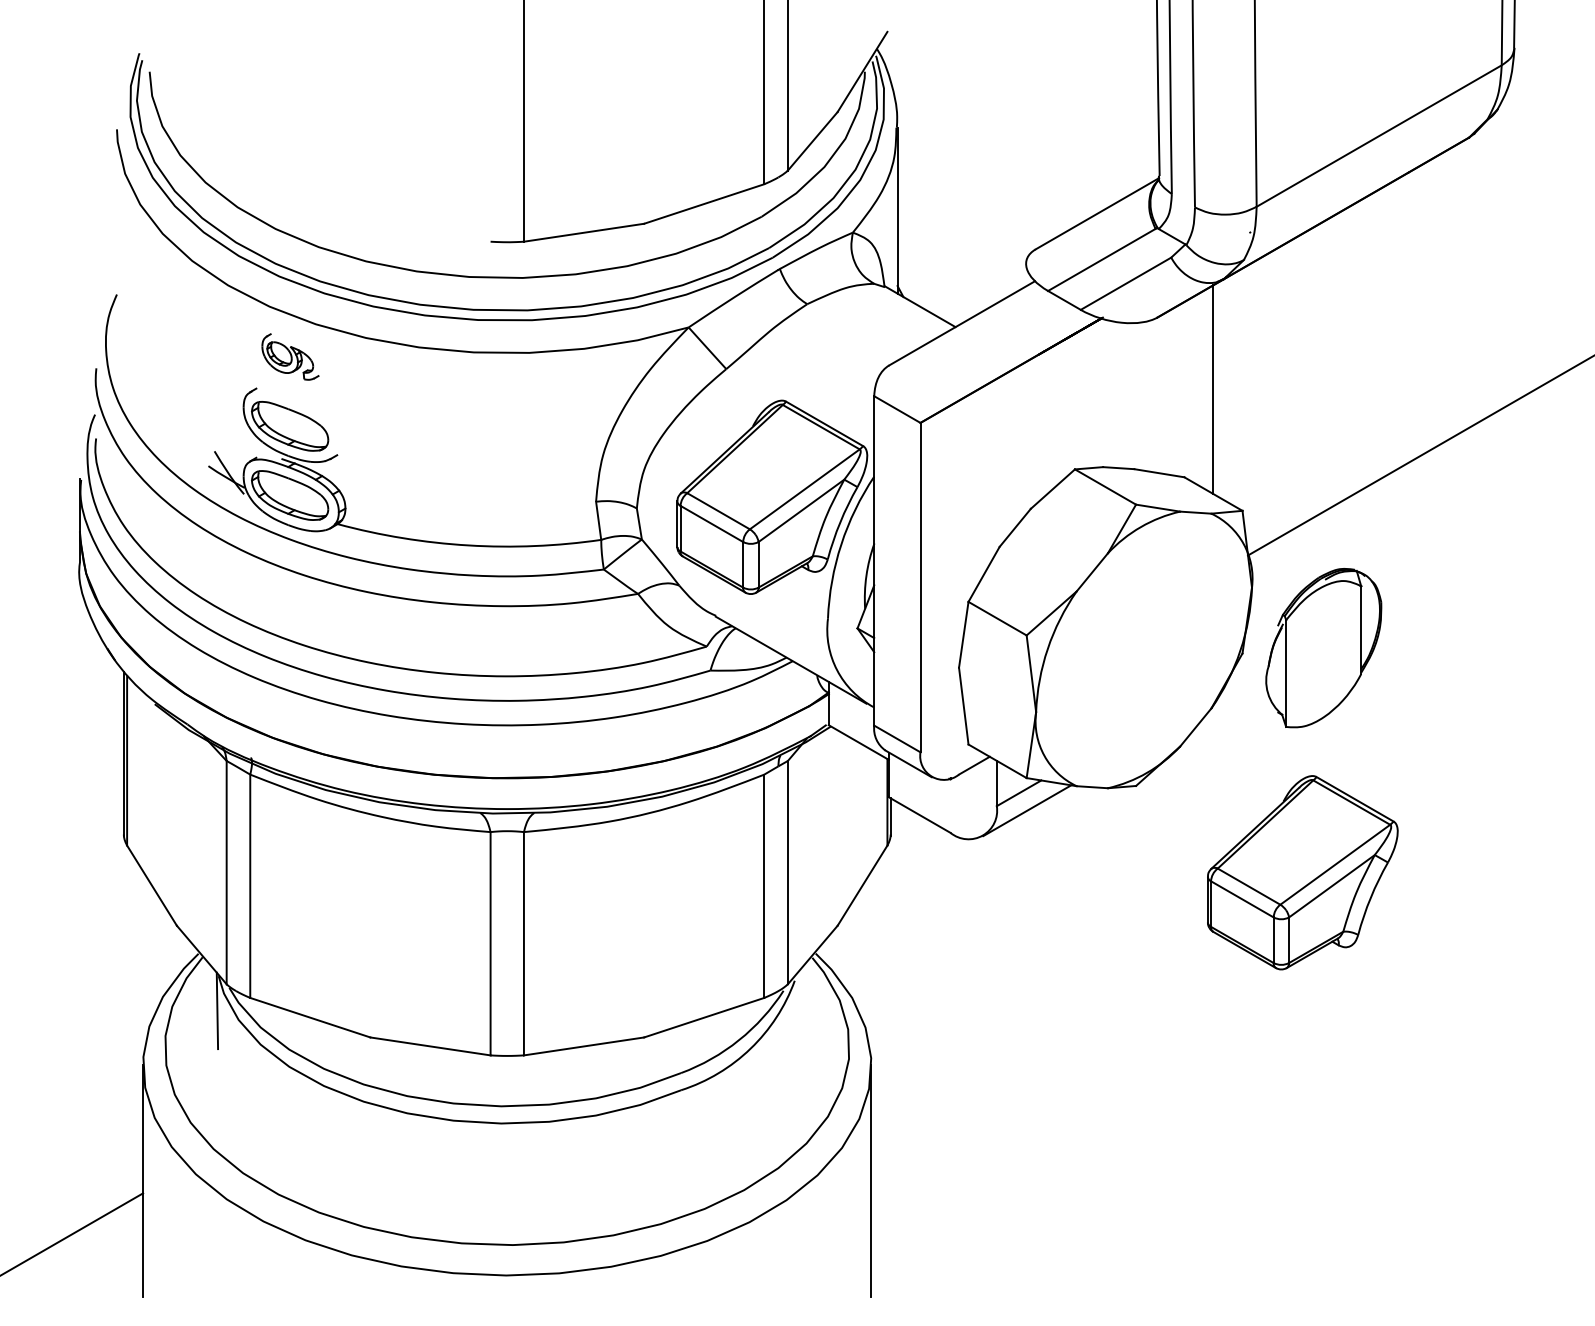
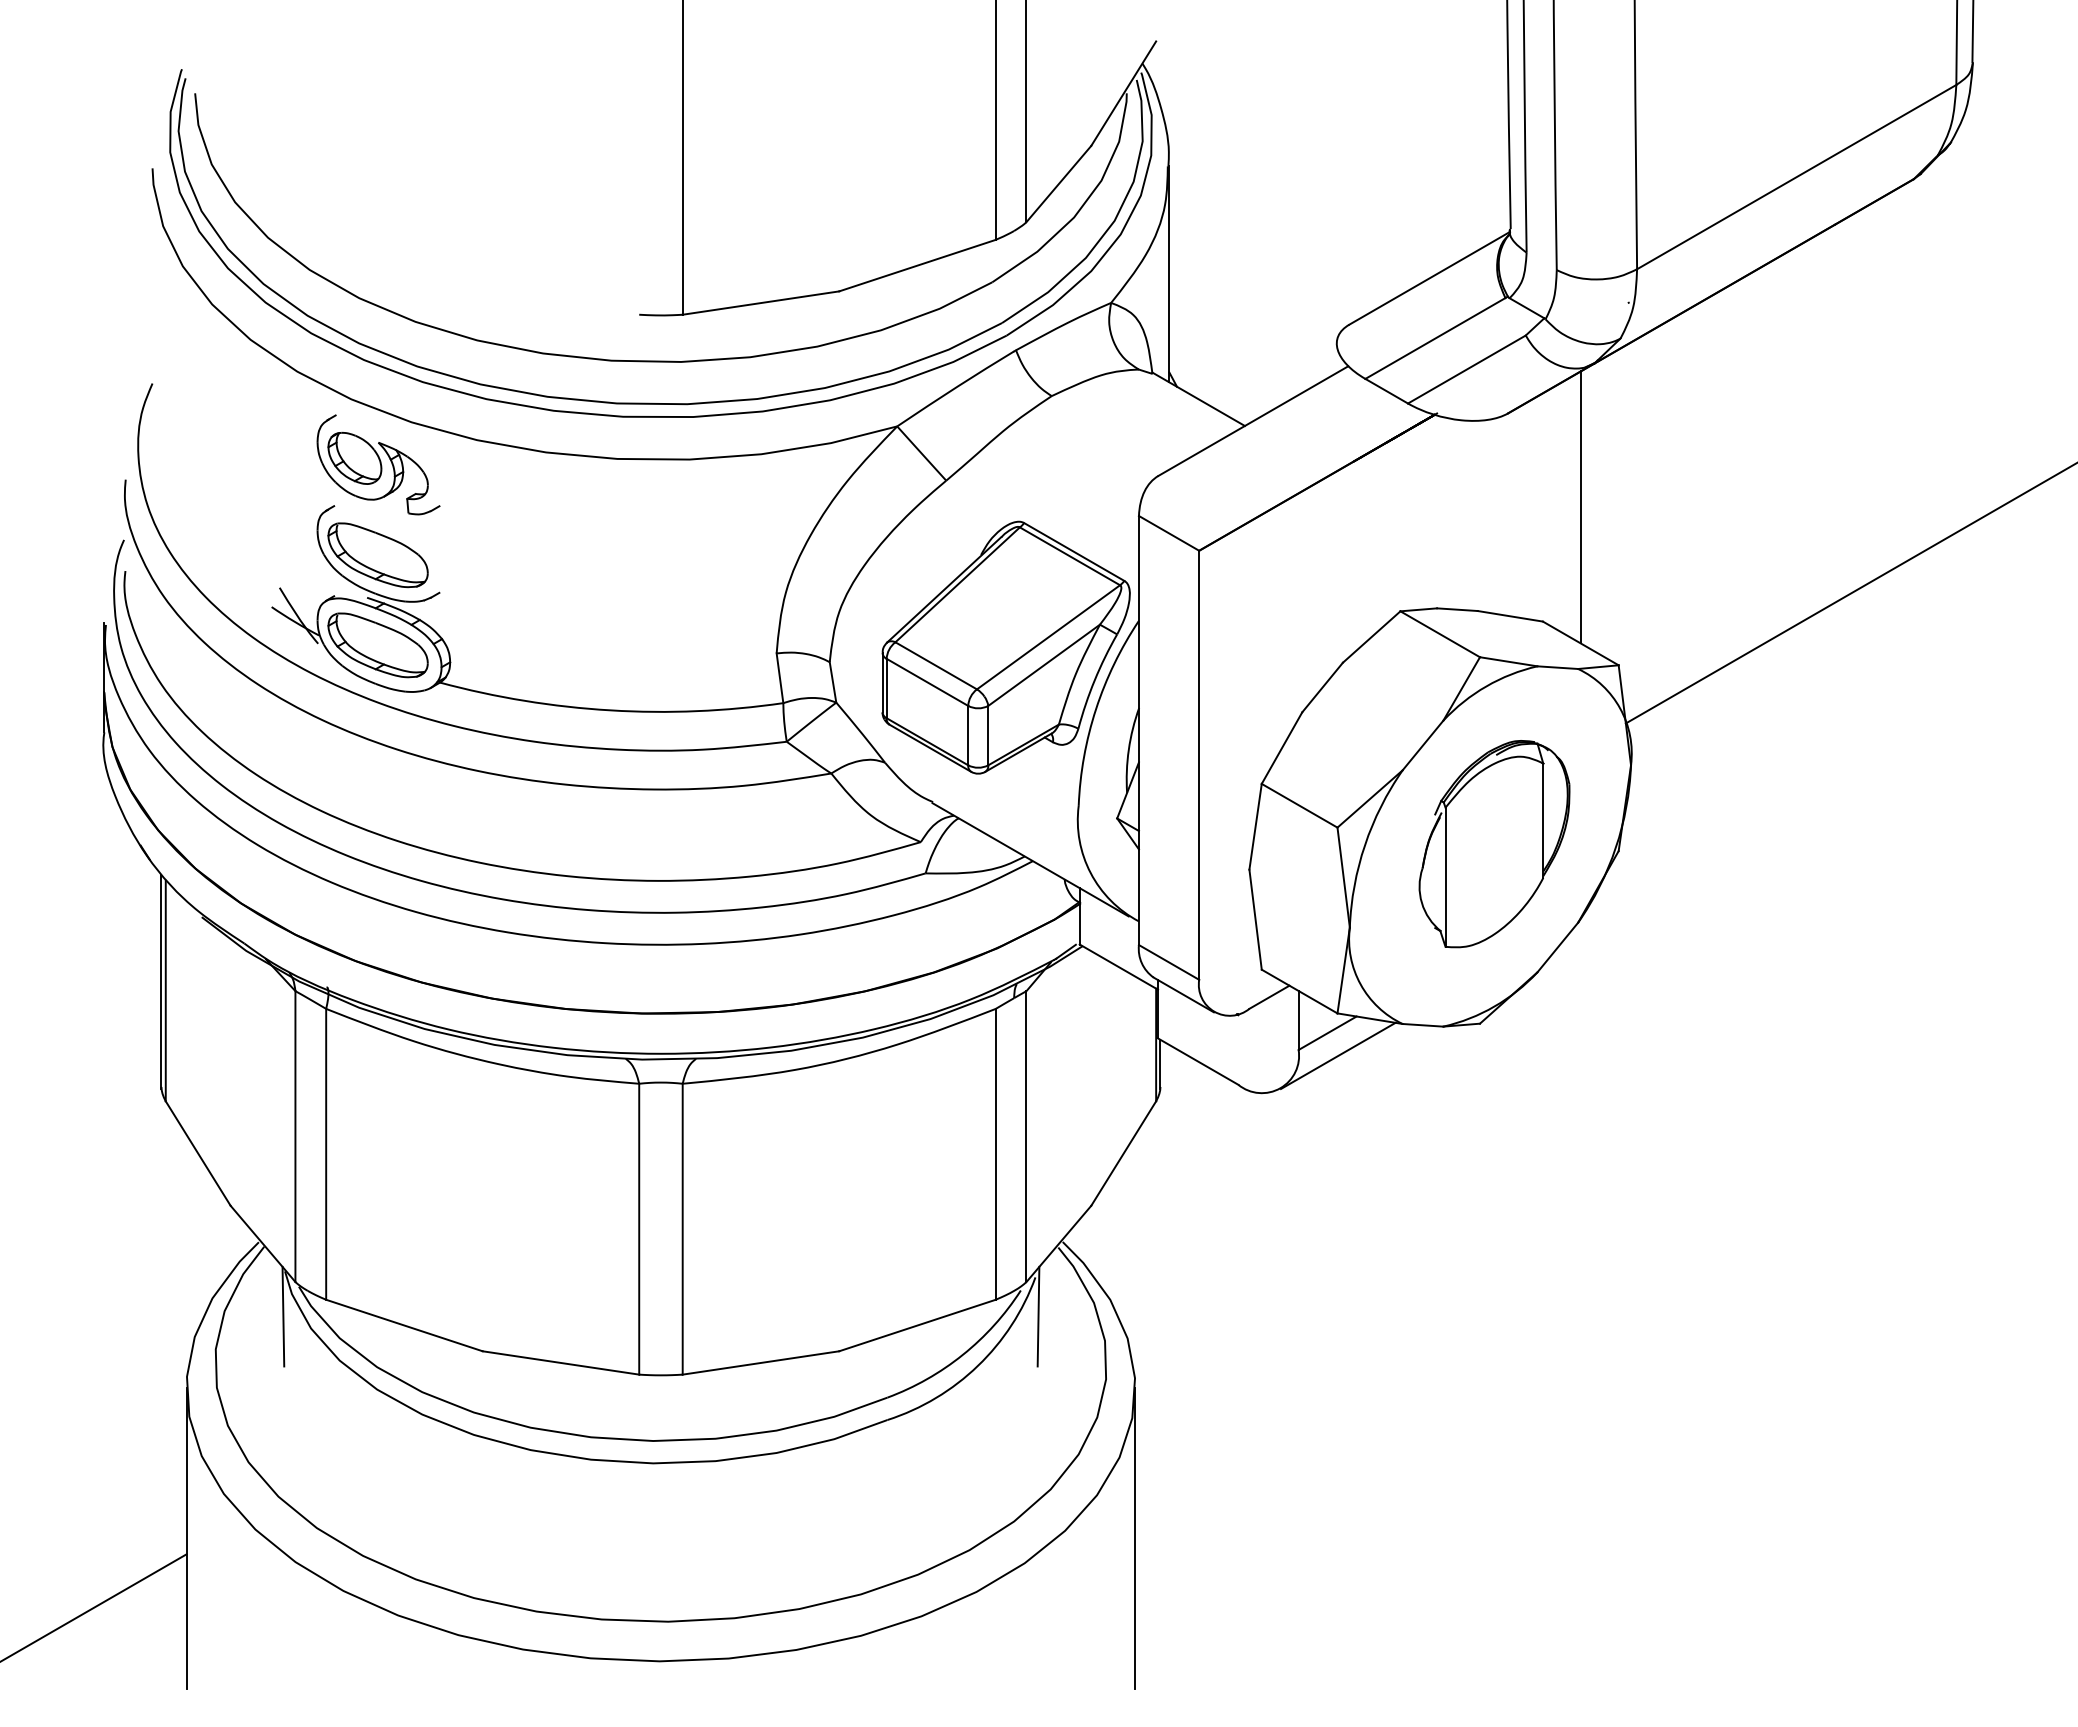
part: (290, 356) -> (378, 464), size x1.67
part: (1323, 648) -> (1494, 844), moved
part: (1302, 872) -> (1696, 1136), removed
line: (797, 1010) -> (1038, 1316), added

